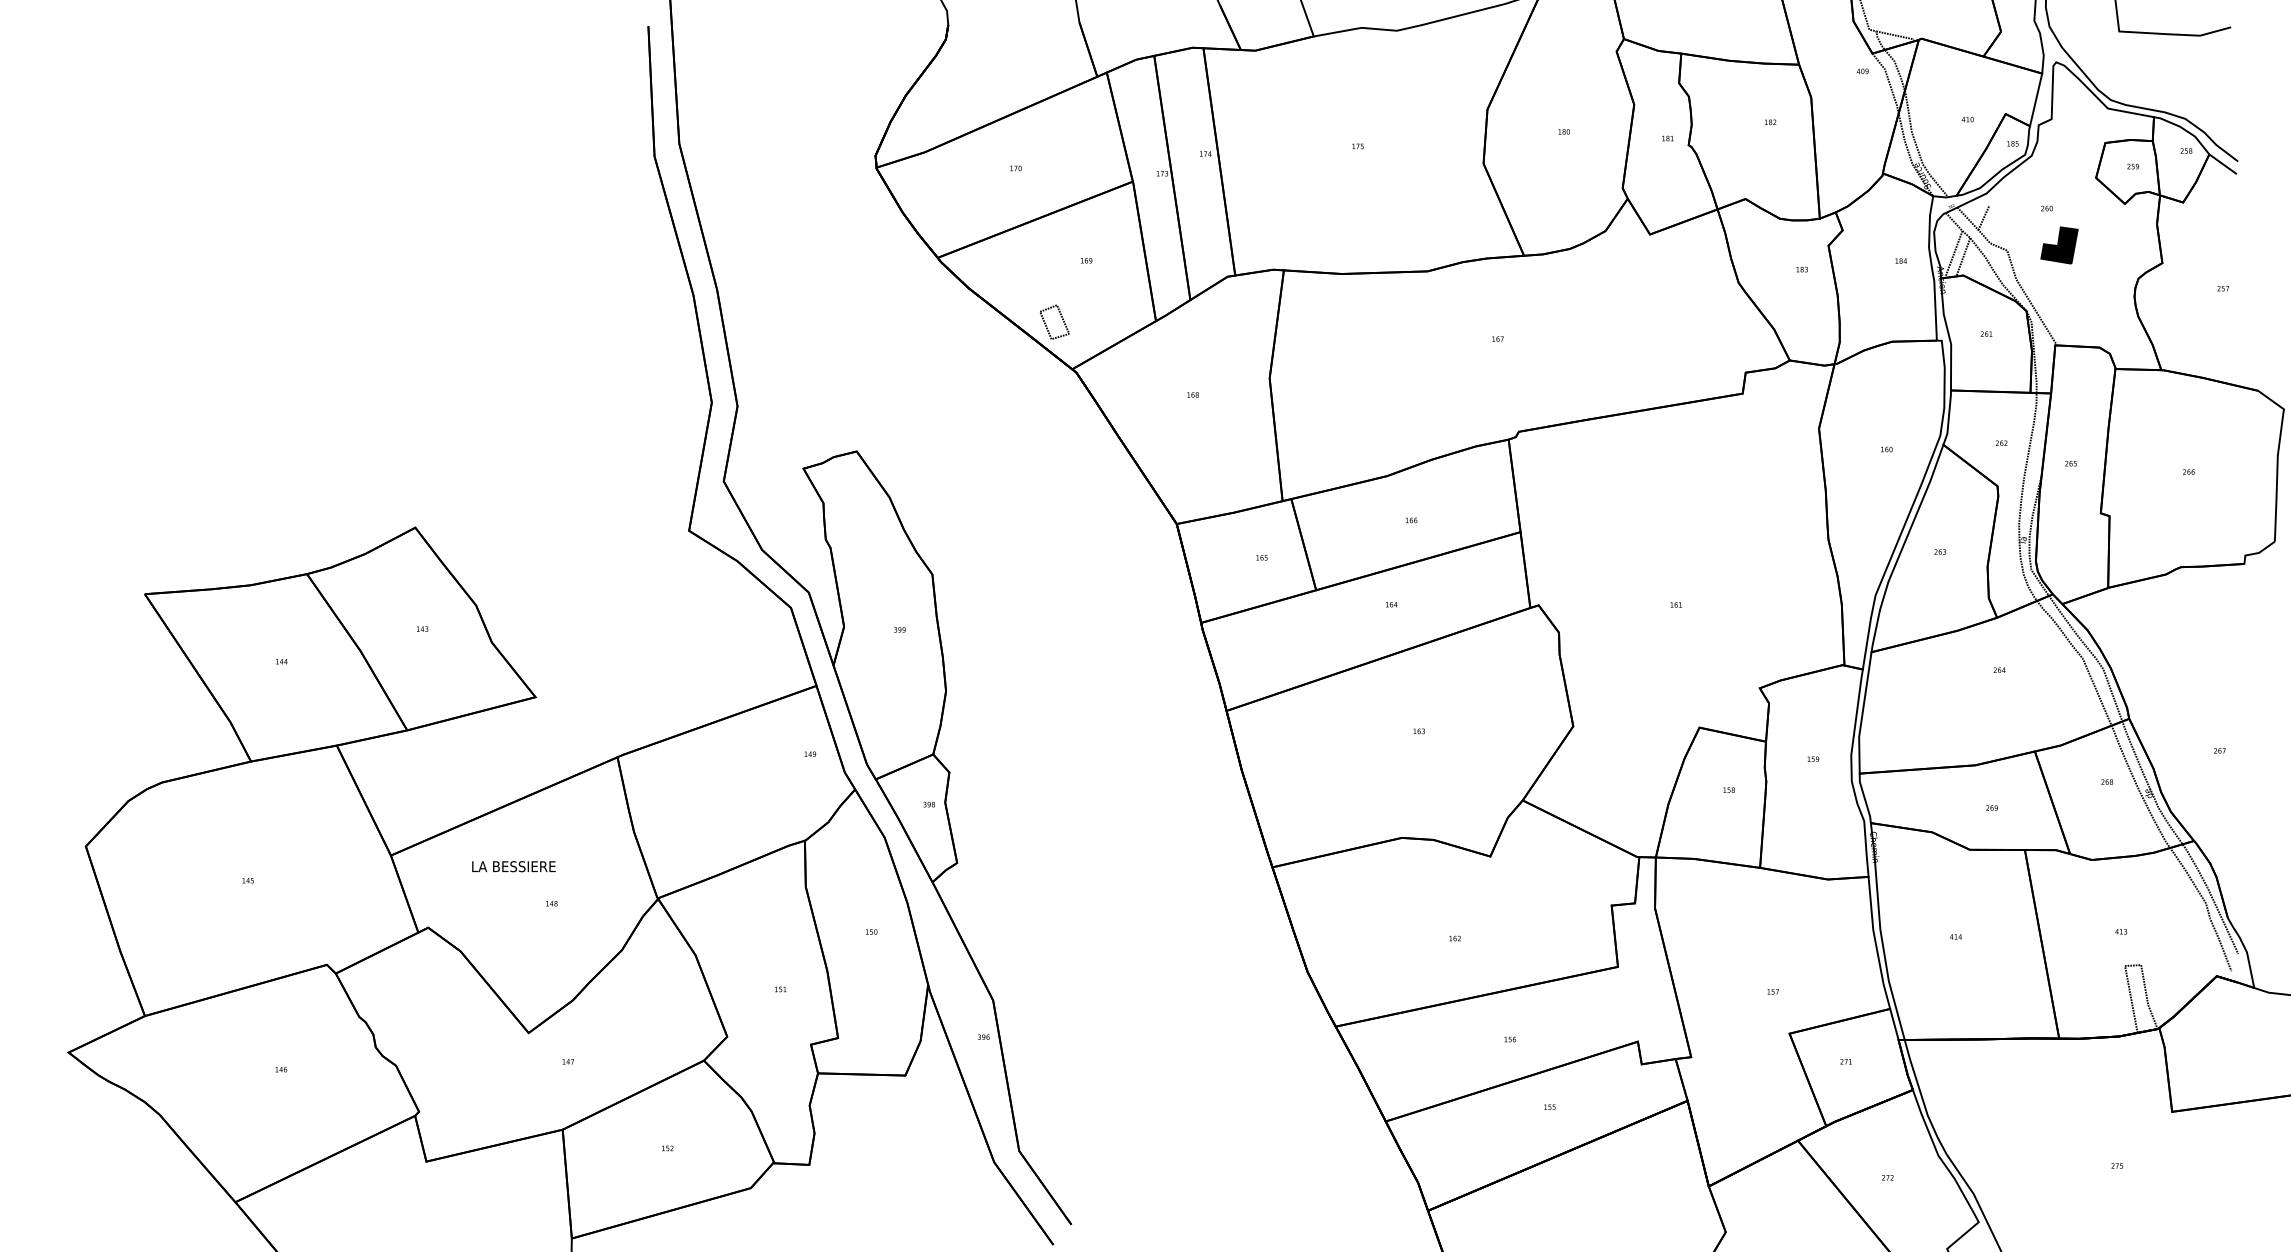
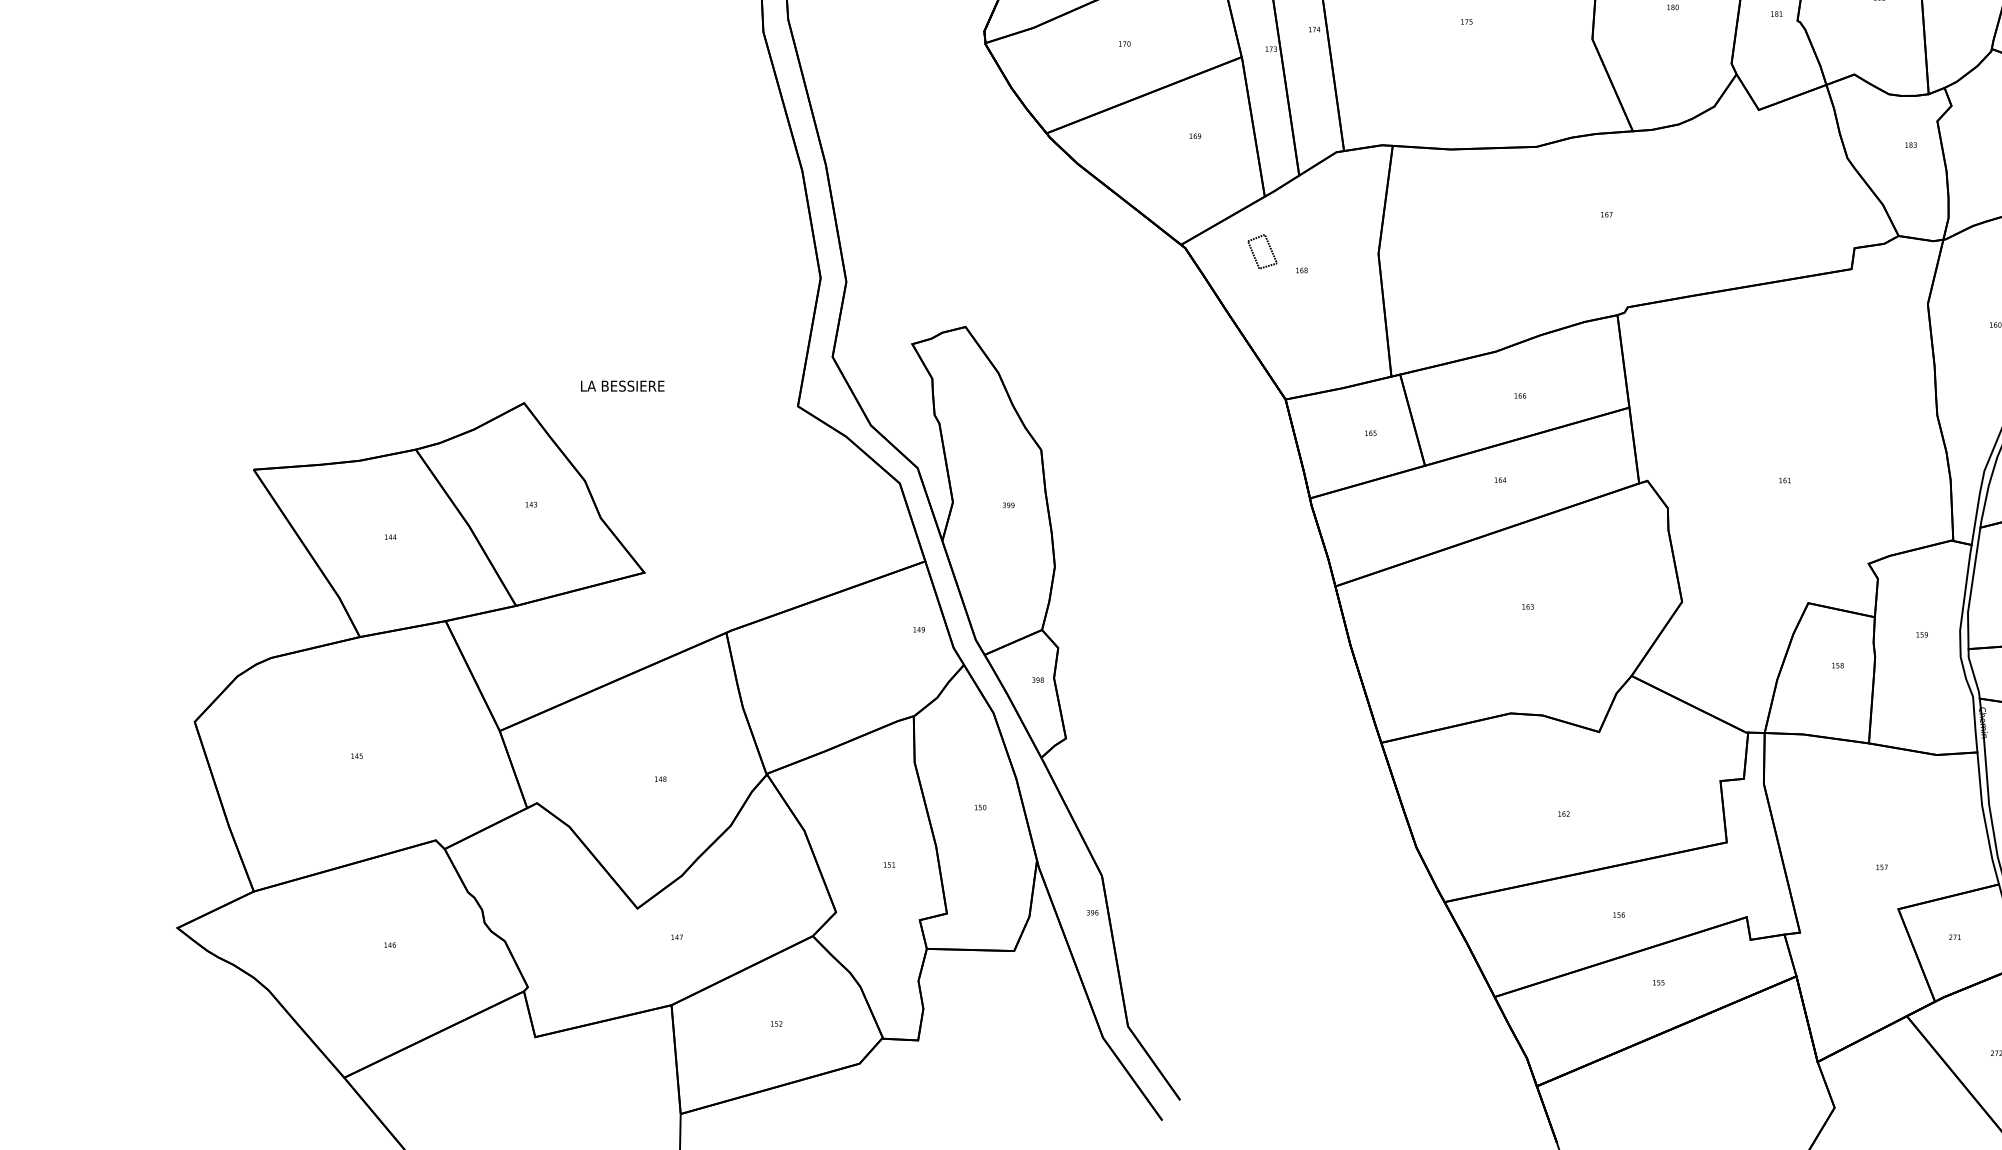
part: (1054, 321) -> (1262, 251), moved
text: (513, 866) -> (622, 386), moved

